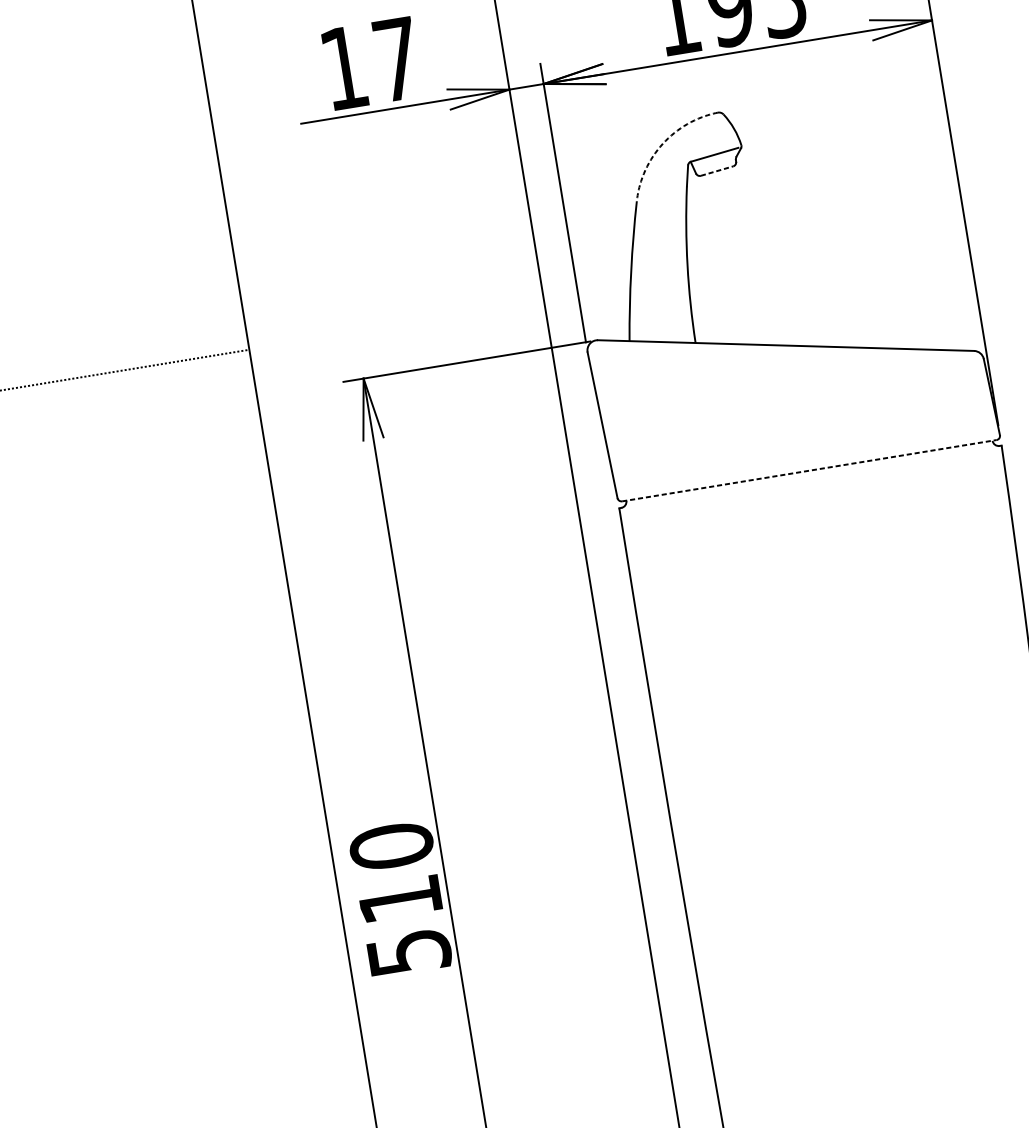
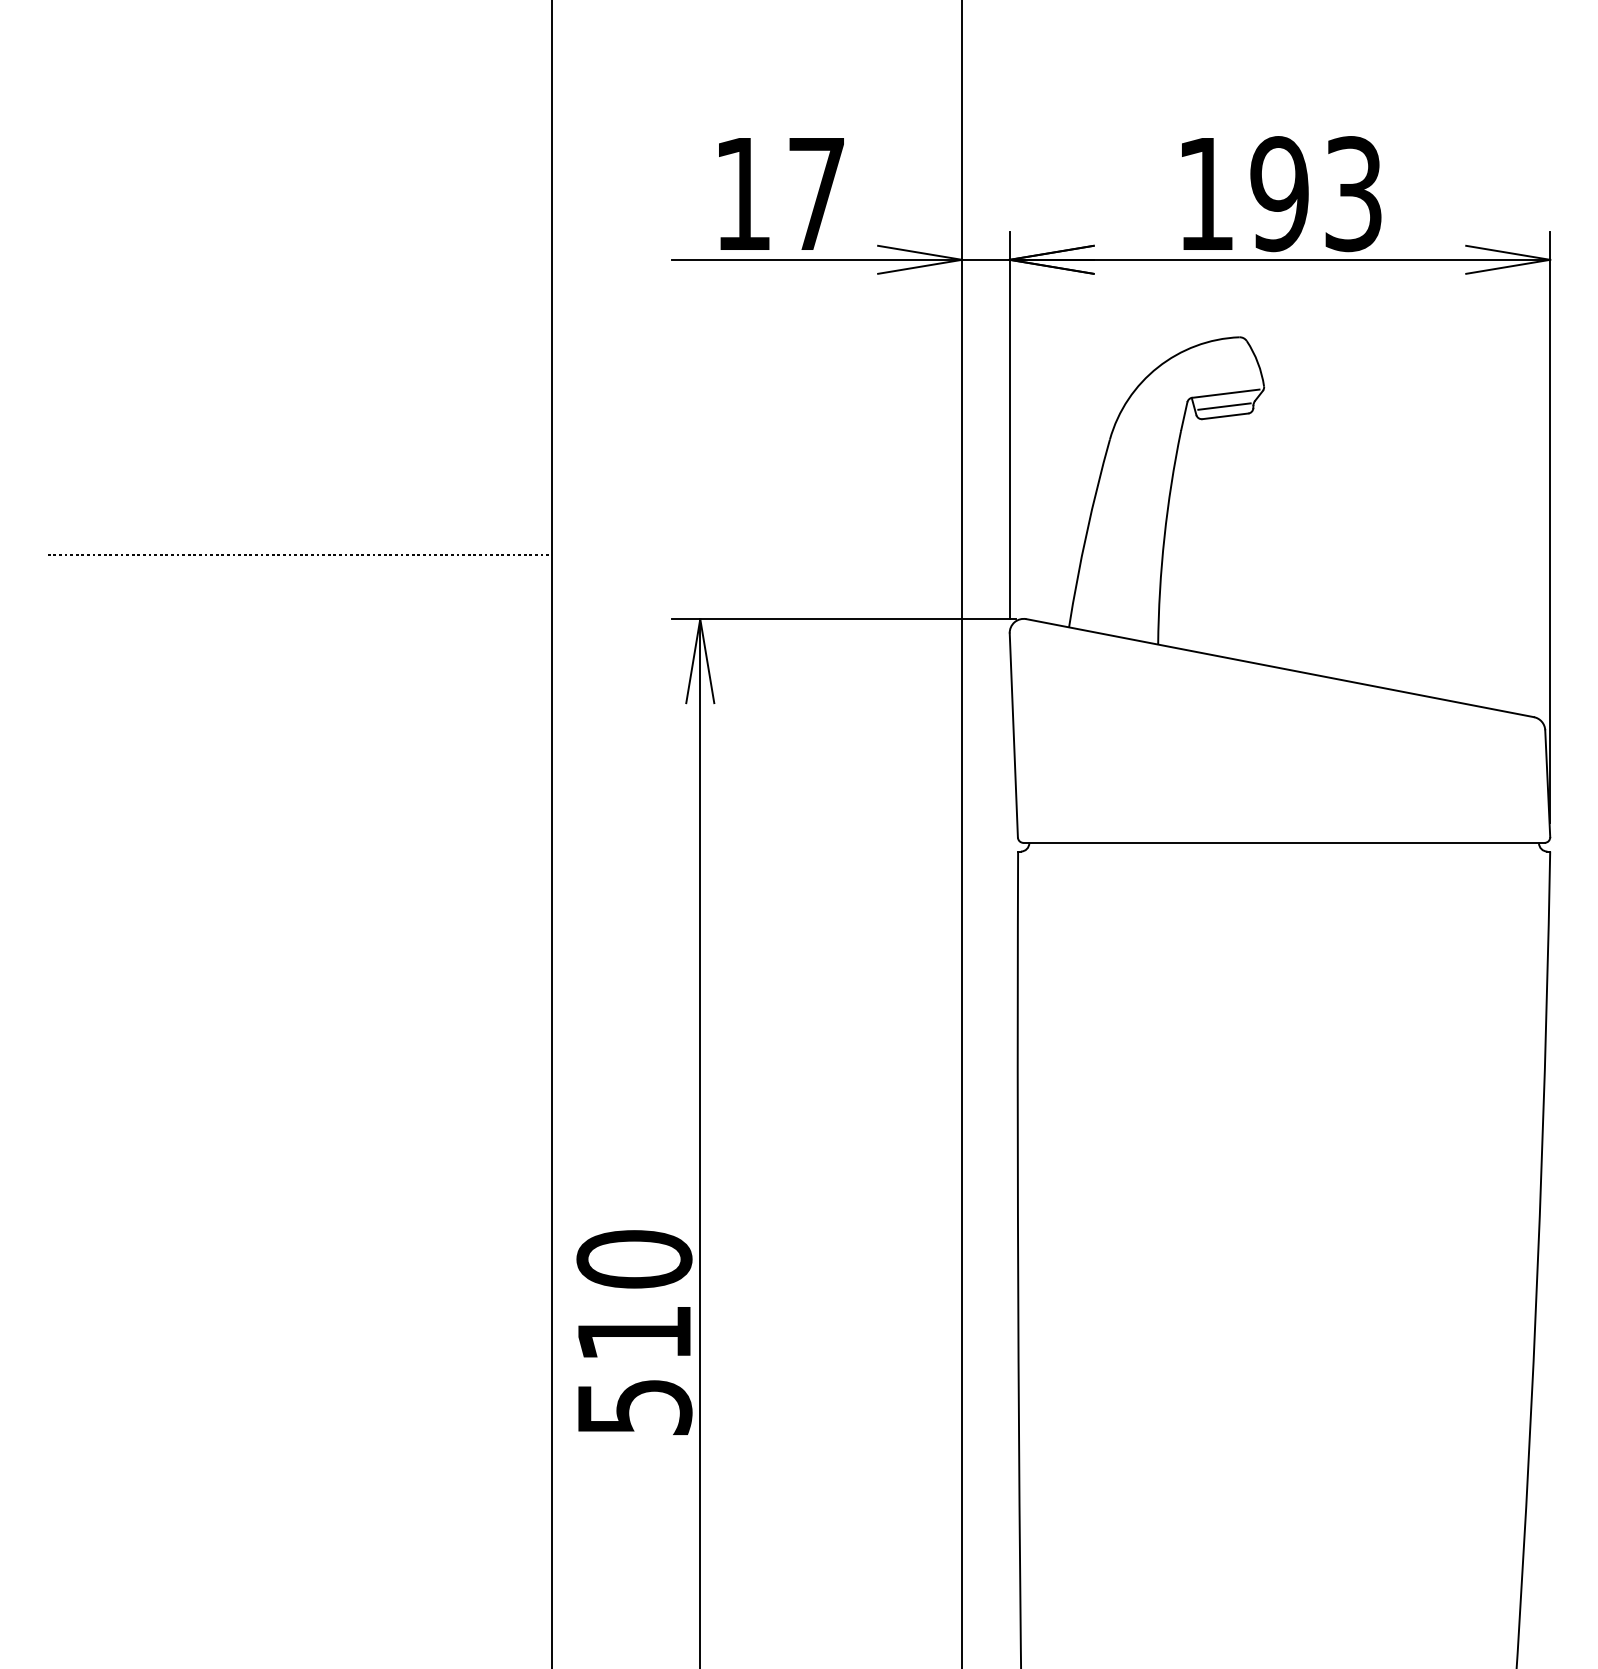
arc: (663, 143) -> (1158, 367), dashed -> solid
line: (715, 164) -> (1224, 406), added
line: (717, 171) -> (1225, 416), dashed -> solid
line: (809, 470) -> (1284, 842), dashed -> solid

